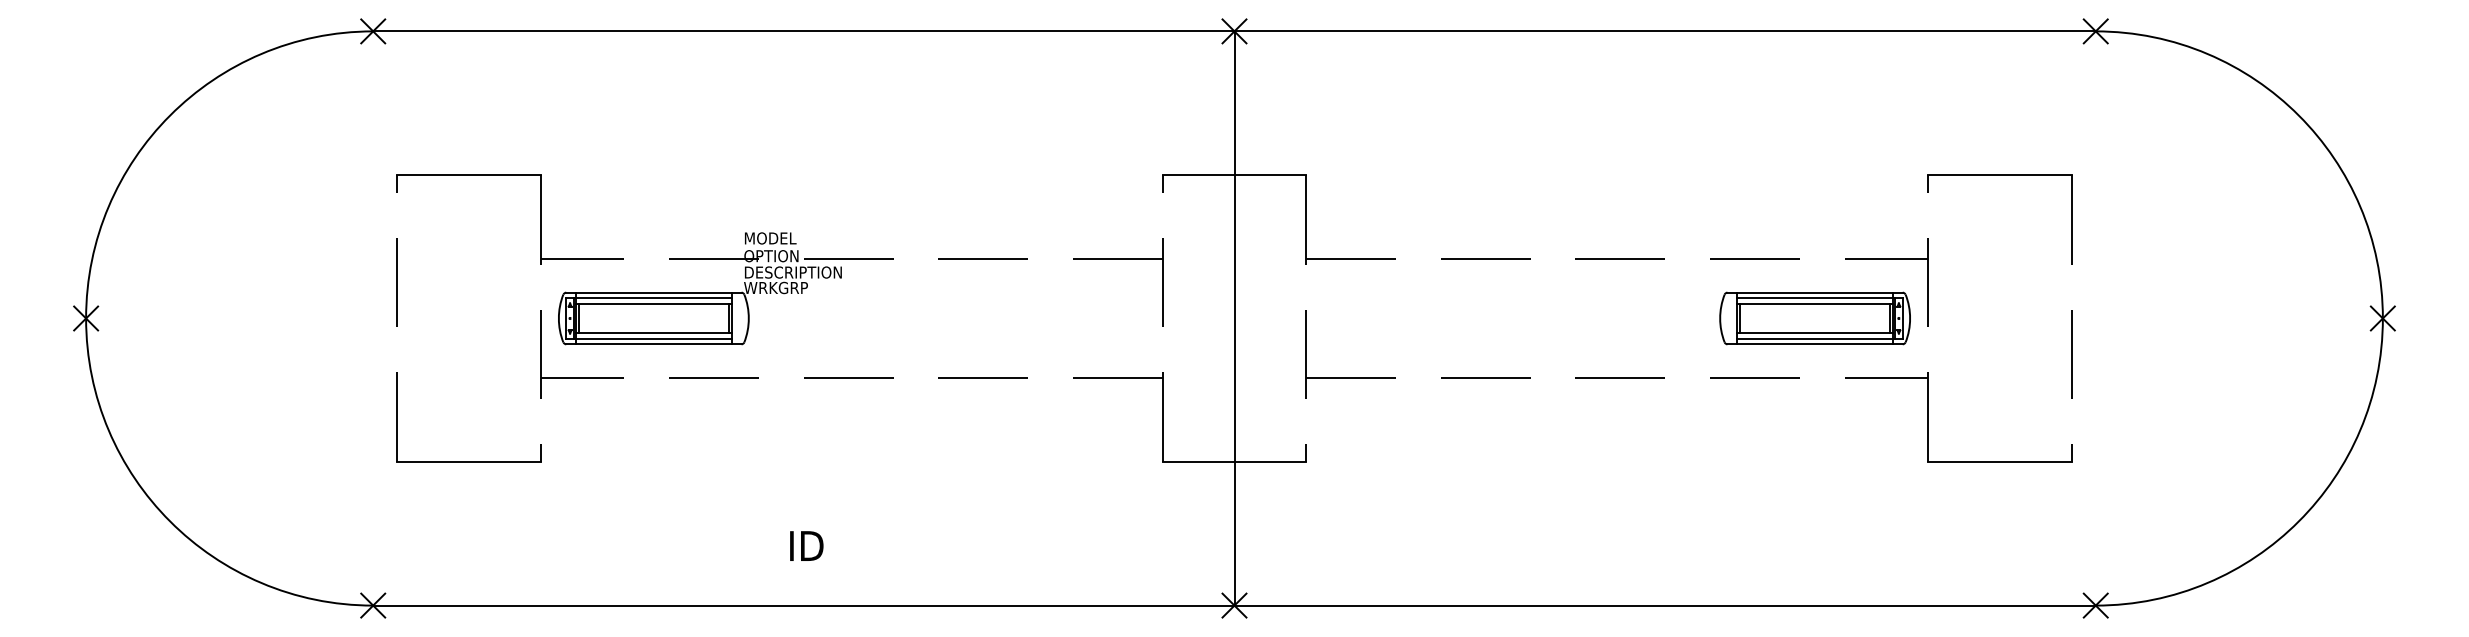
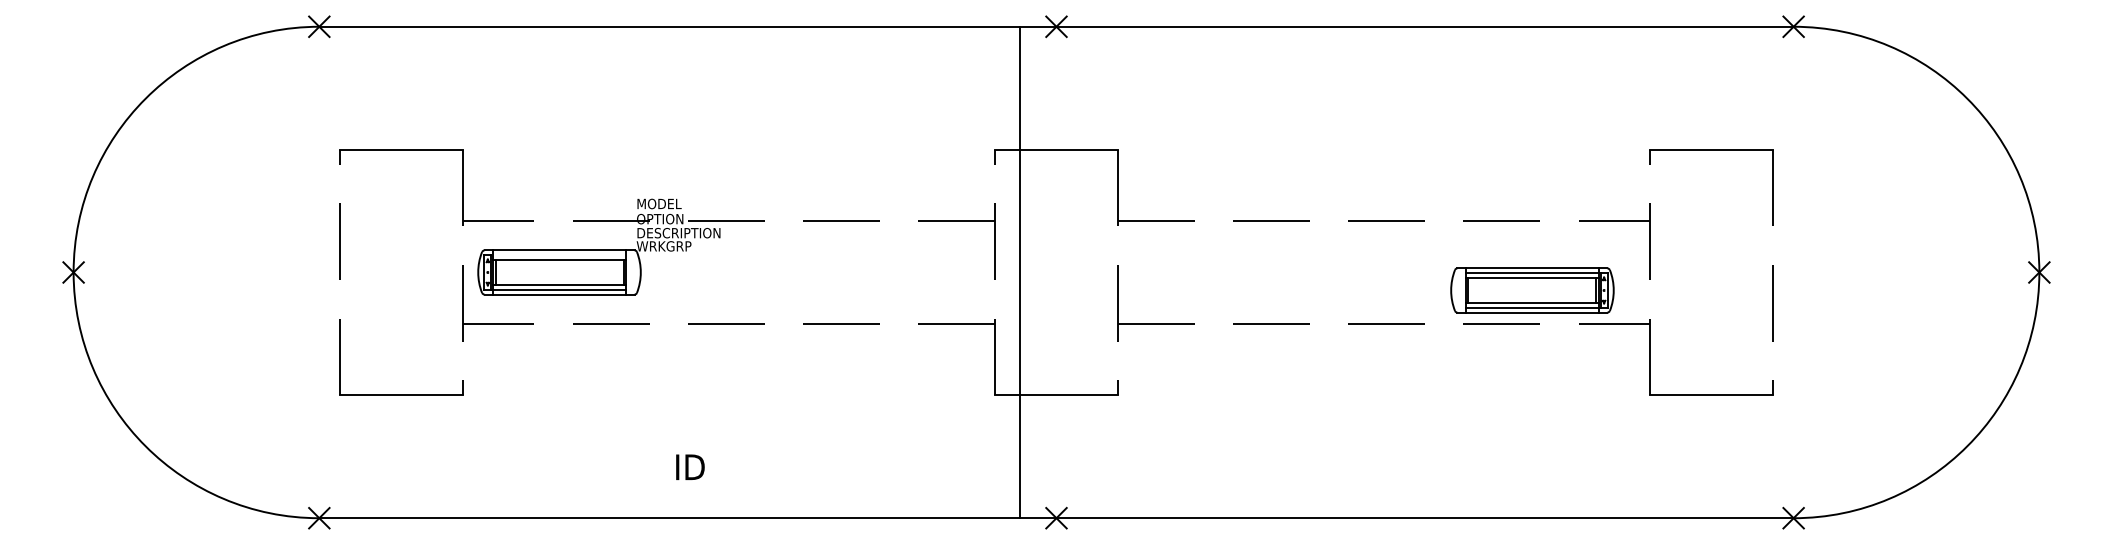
line: (653, 297) -> (559, 254), removed
line: (1234, 318) -> (1019, 272), moved
part: (1815, 318) -> (1532, 290), moved

